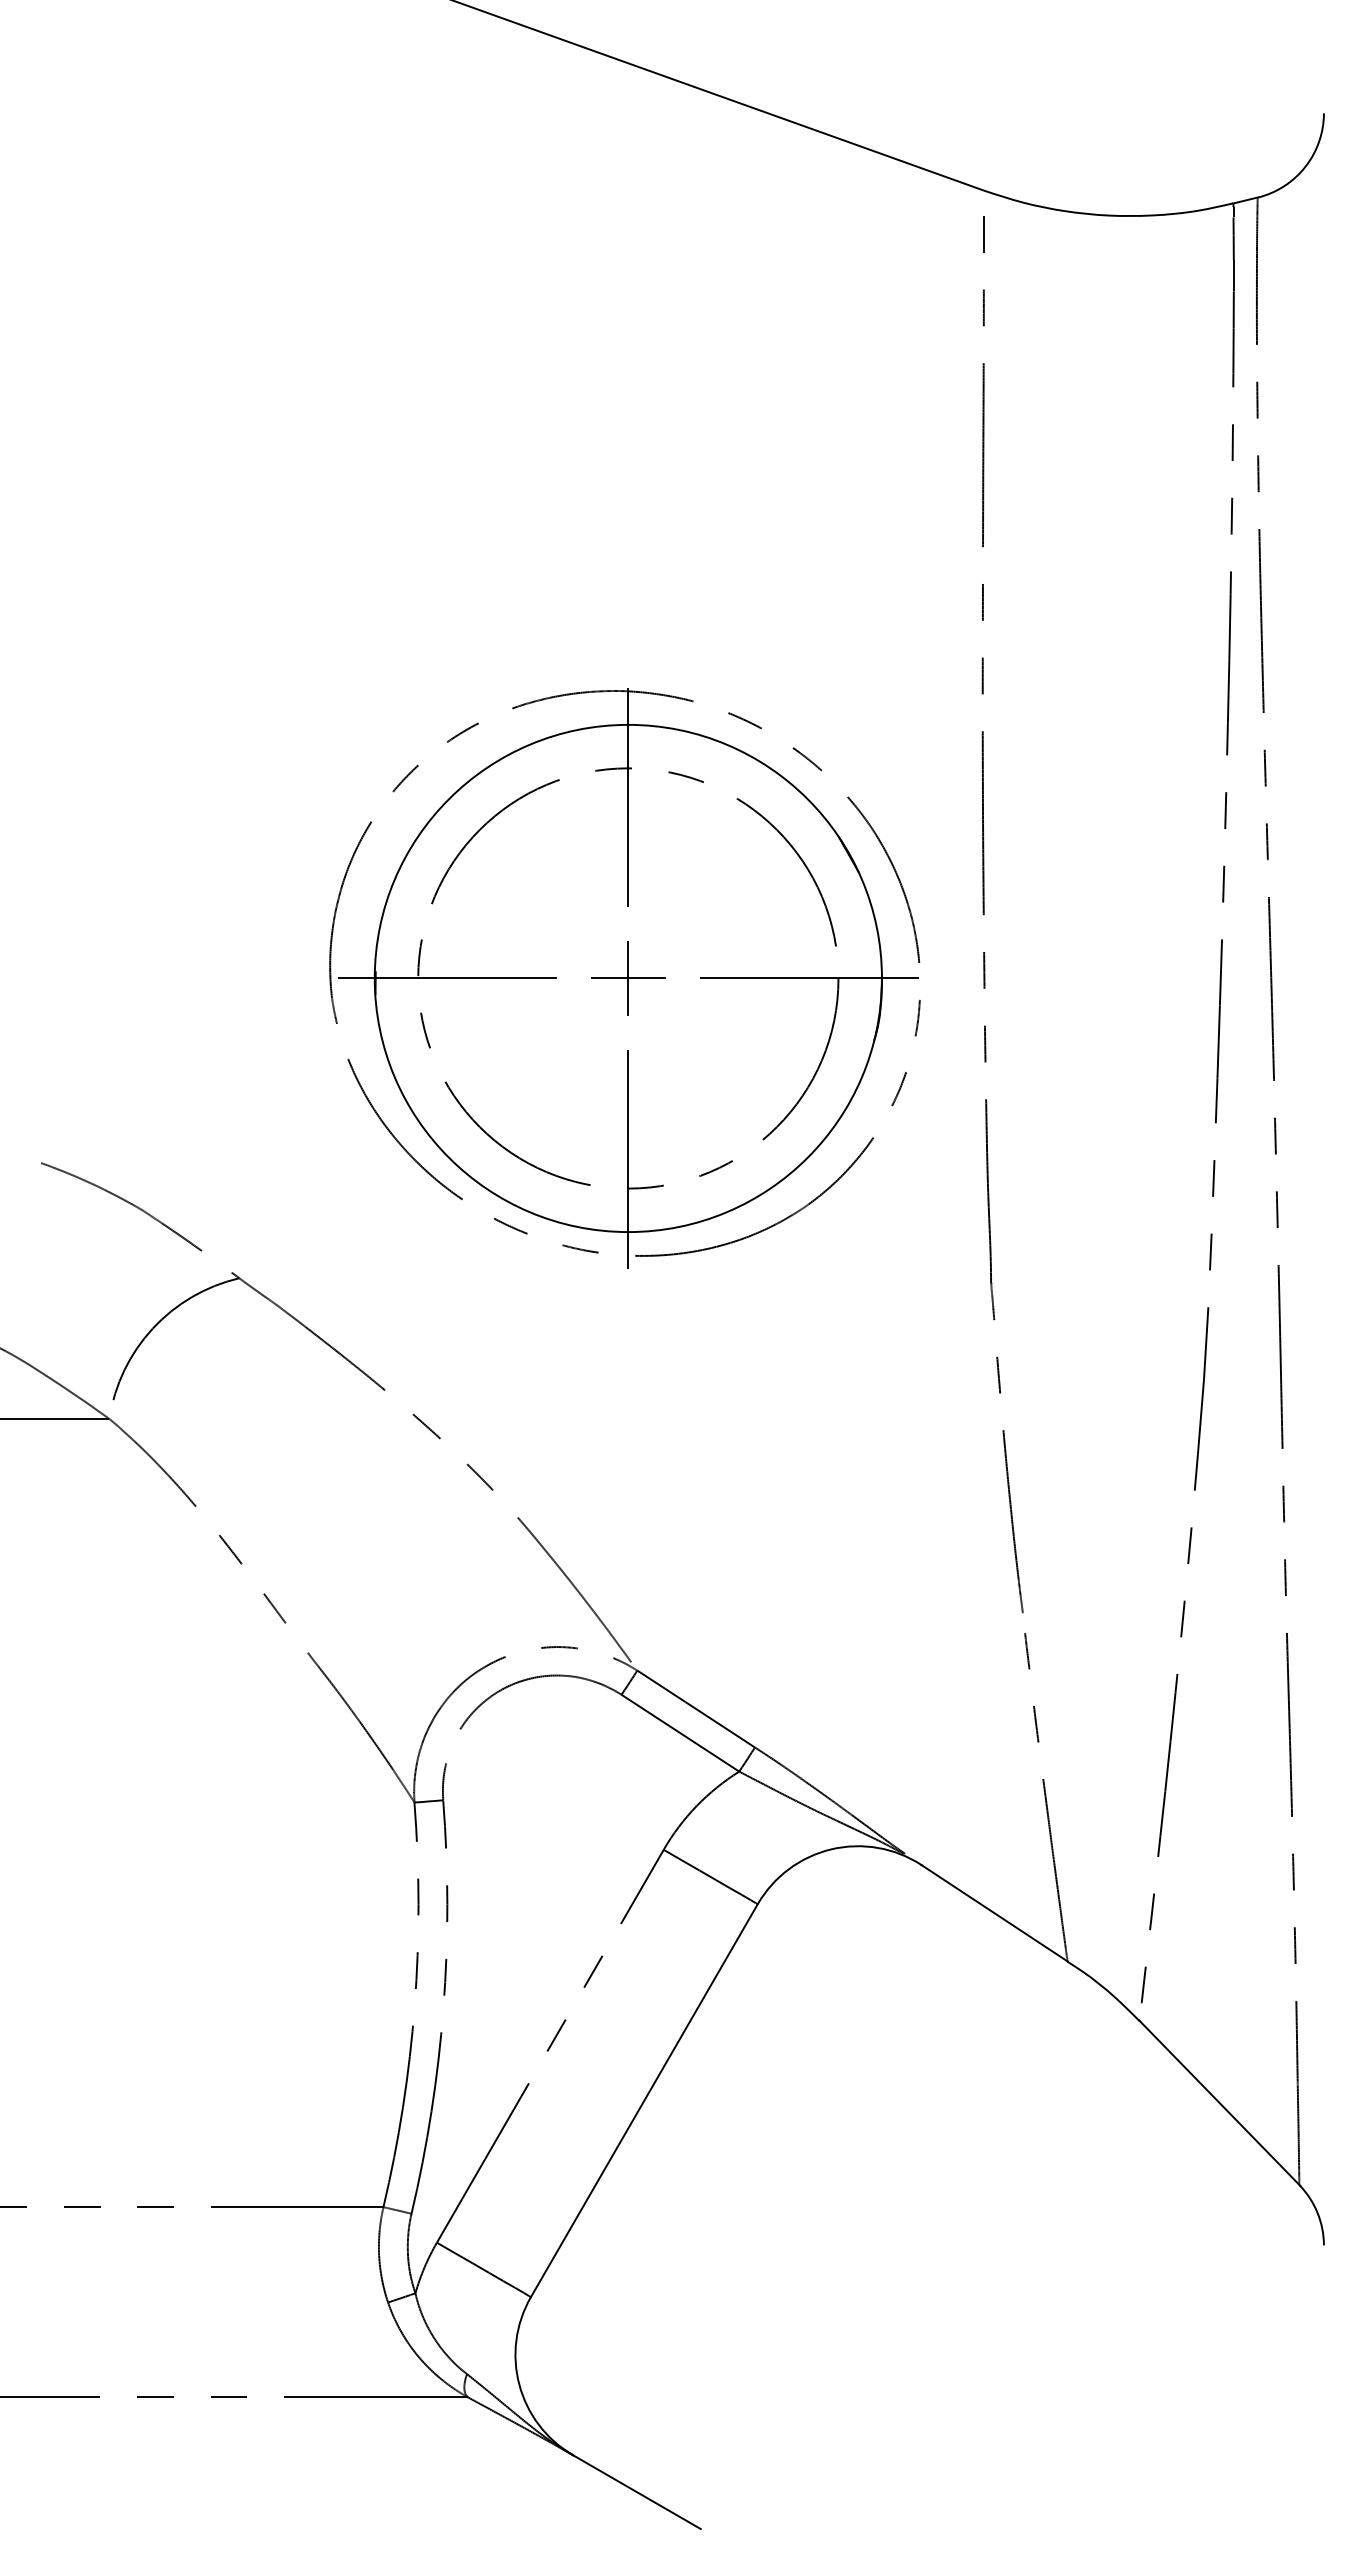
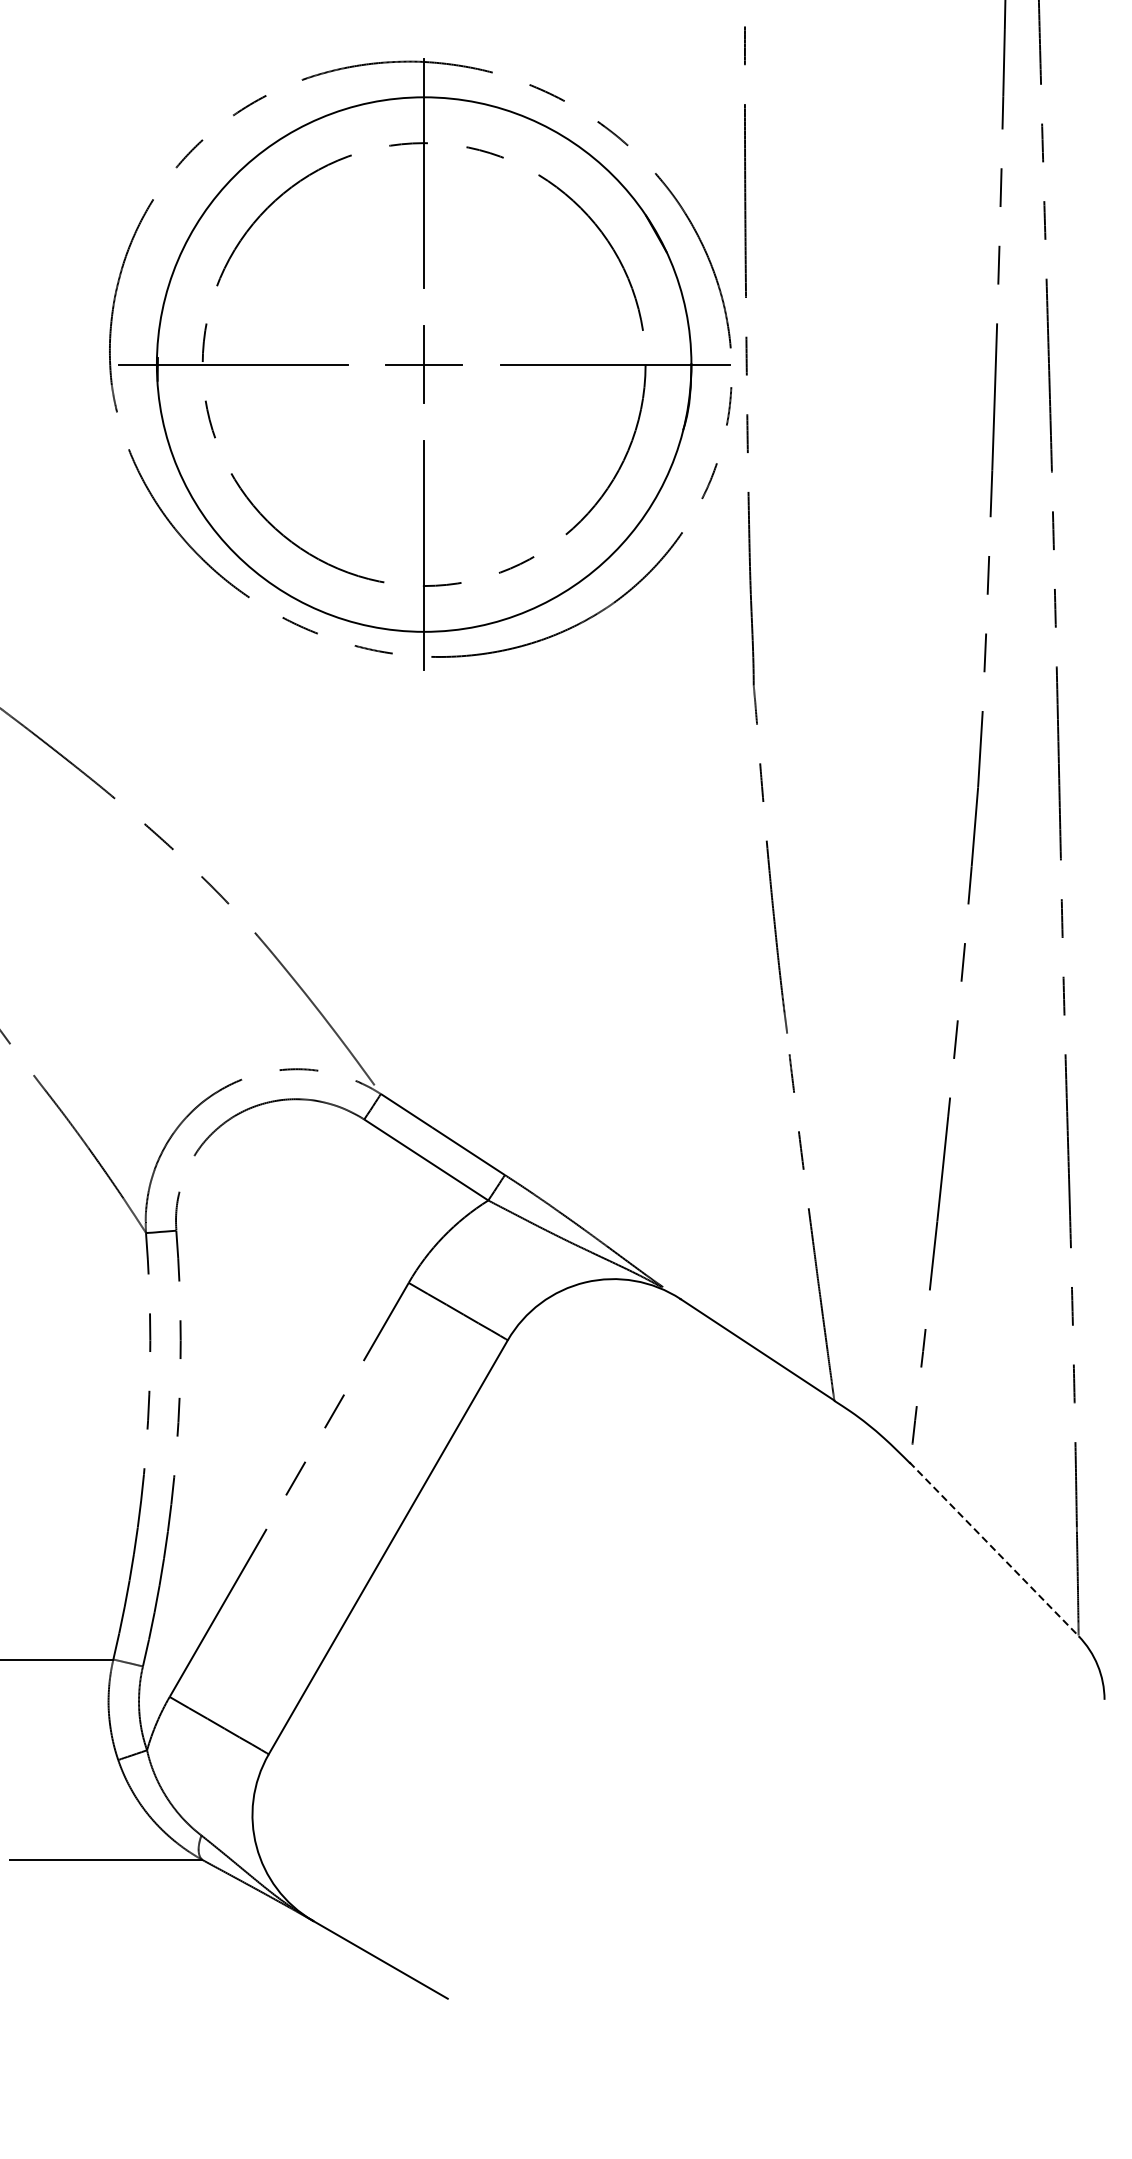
part: (624, 978) -> (420, 364), moved
line: (1219, 2102) -> (994, 1549), solid -> dashed

